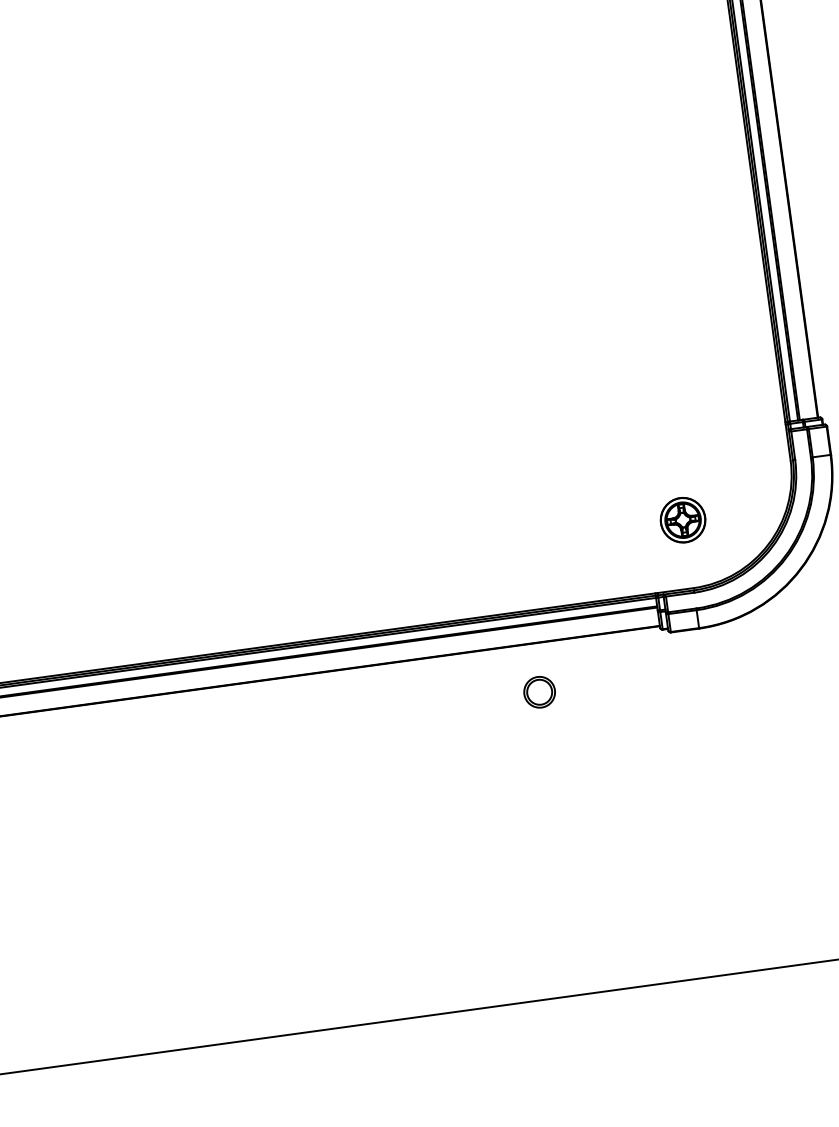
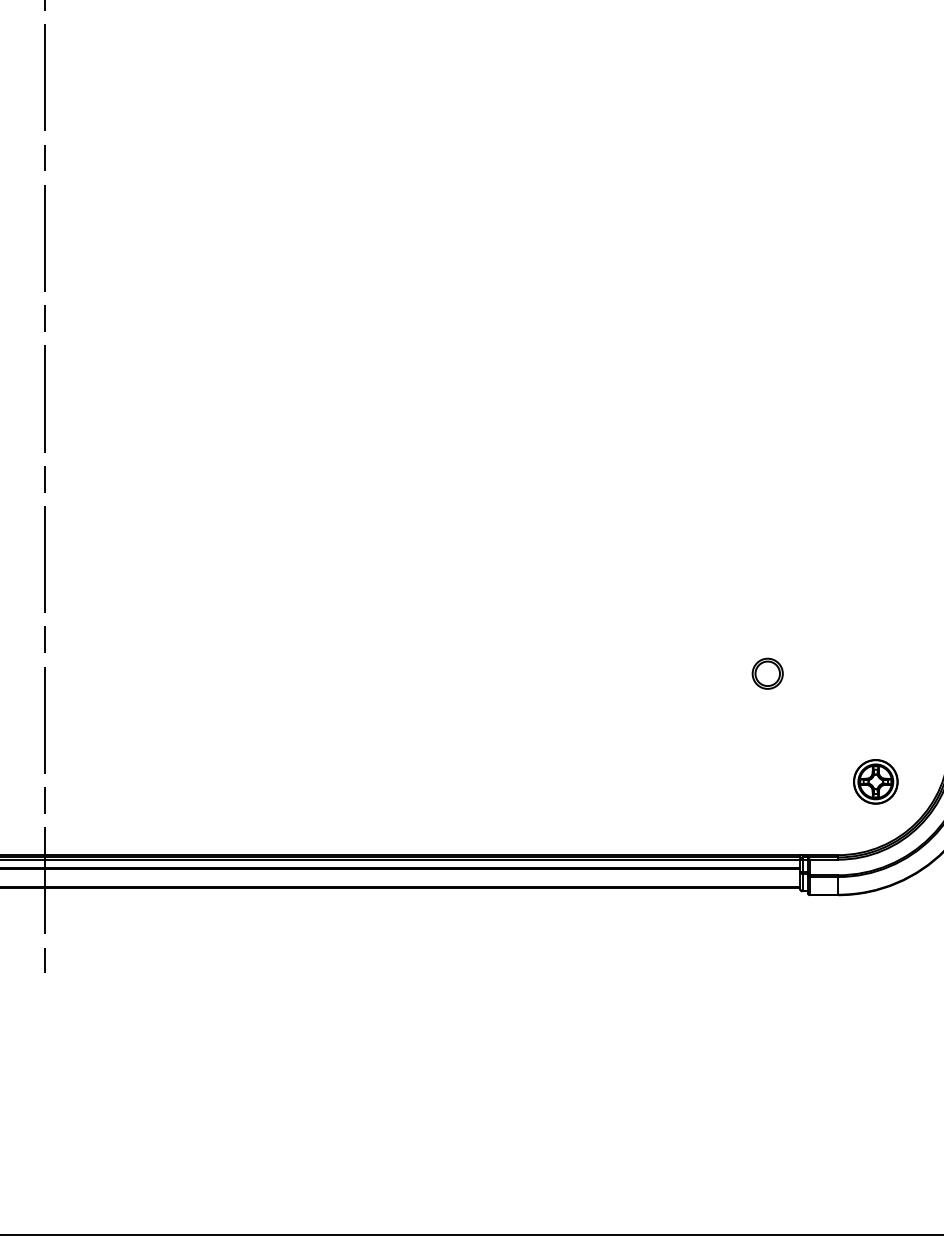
part: (682, 519) -> (875, 781), moved
part: (539, 692) -> (767, 673), moved

